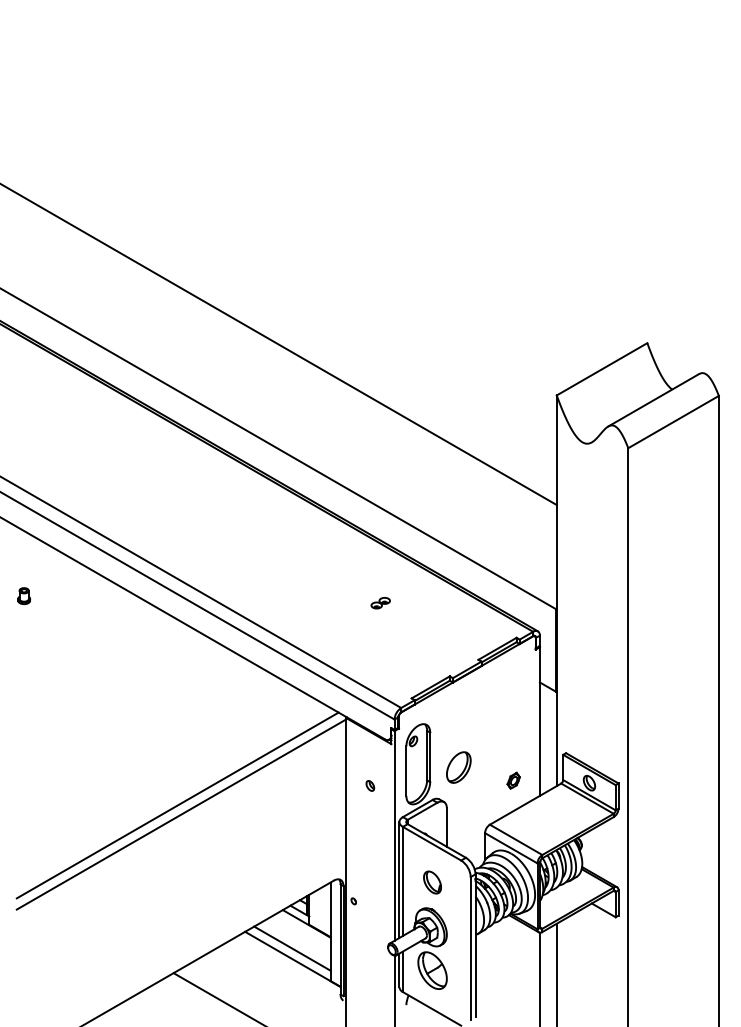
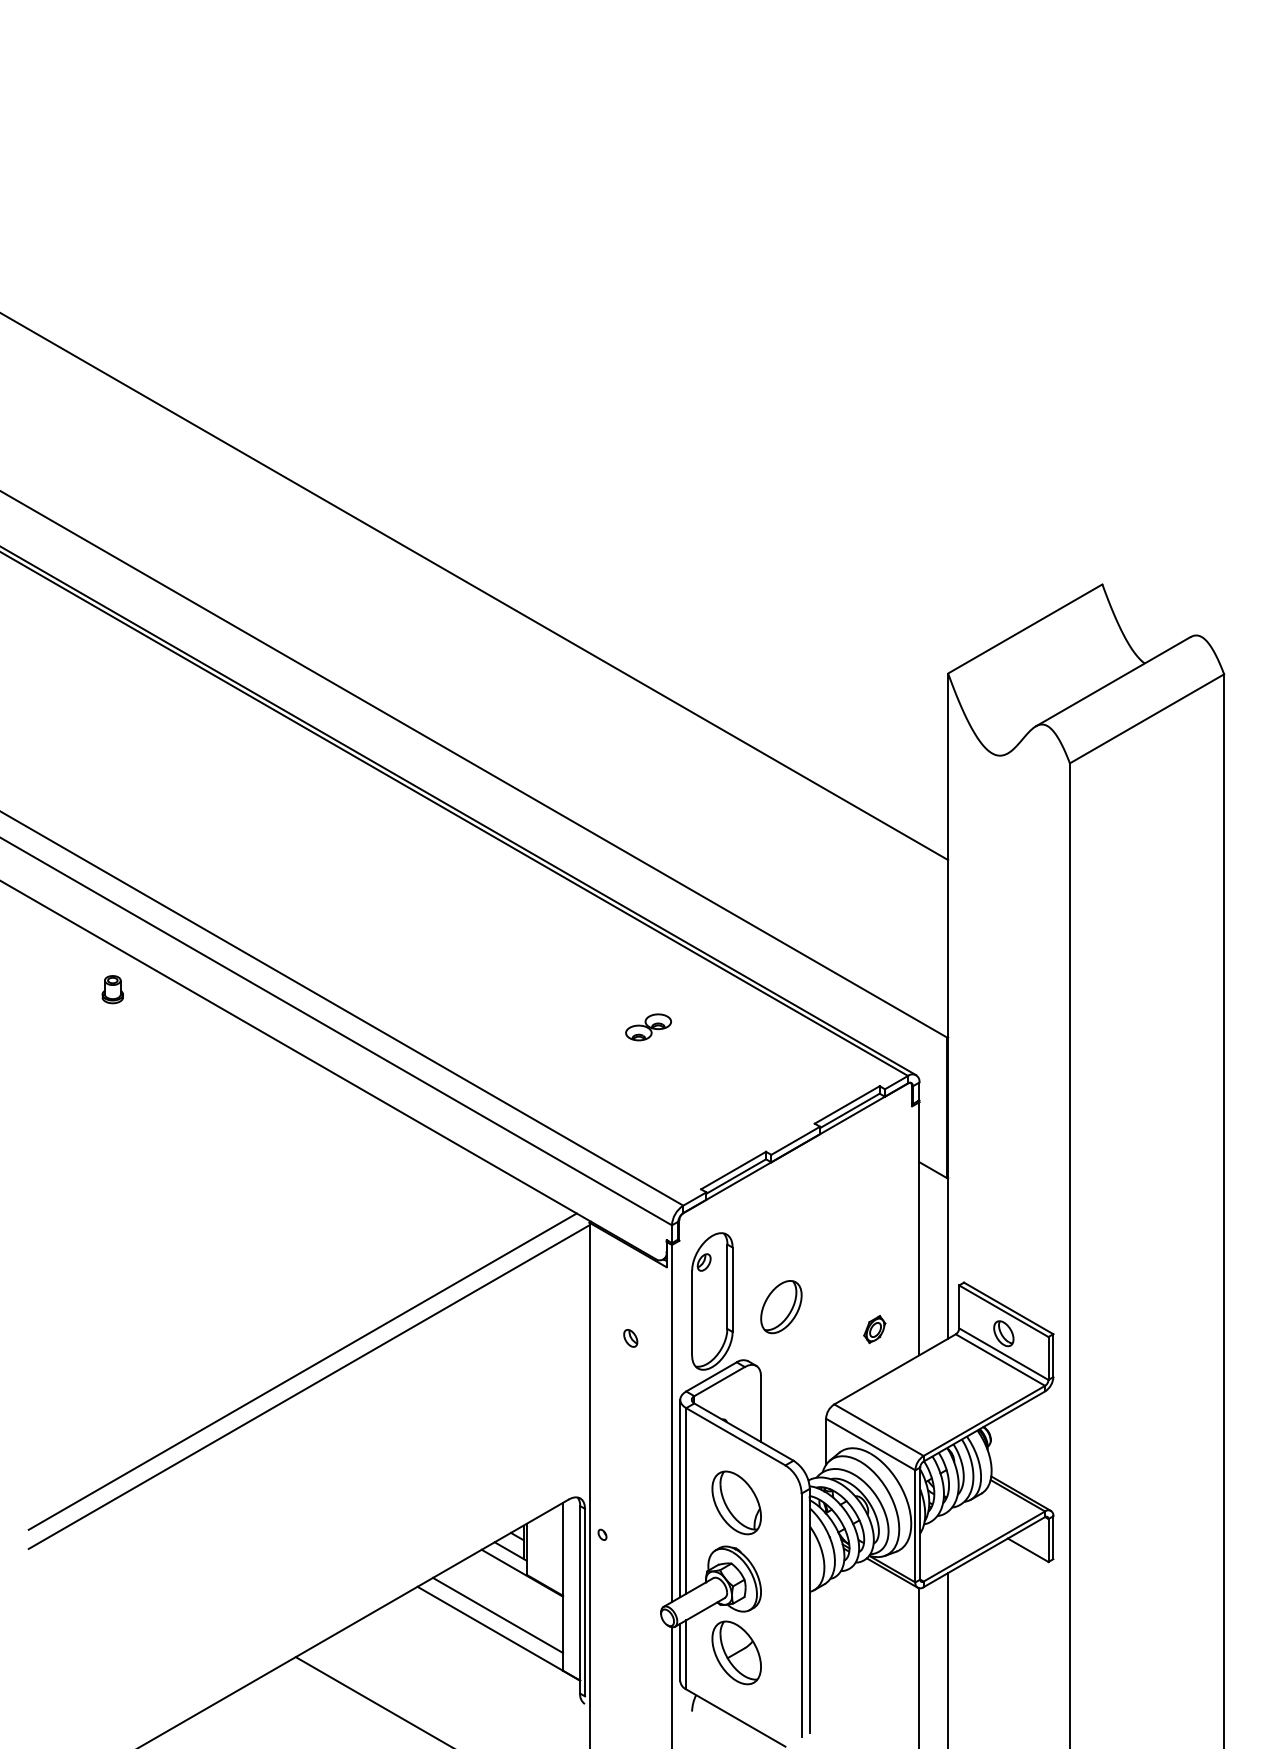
part: (24, 596) -> (113, 990), moved
part: (380, 602) -> (648, 1026), size x1.43
part: (432, 882) -> (736, 1502), size x1.67

